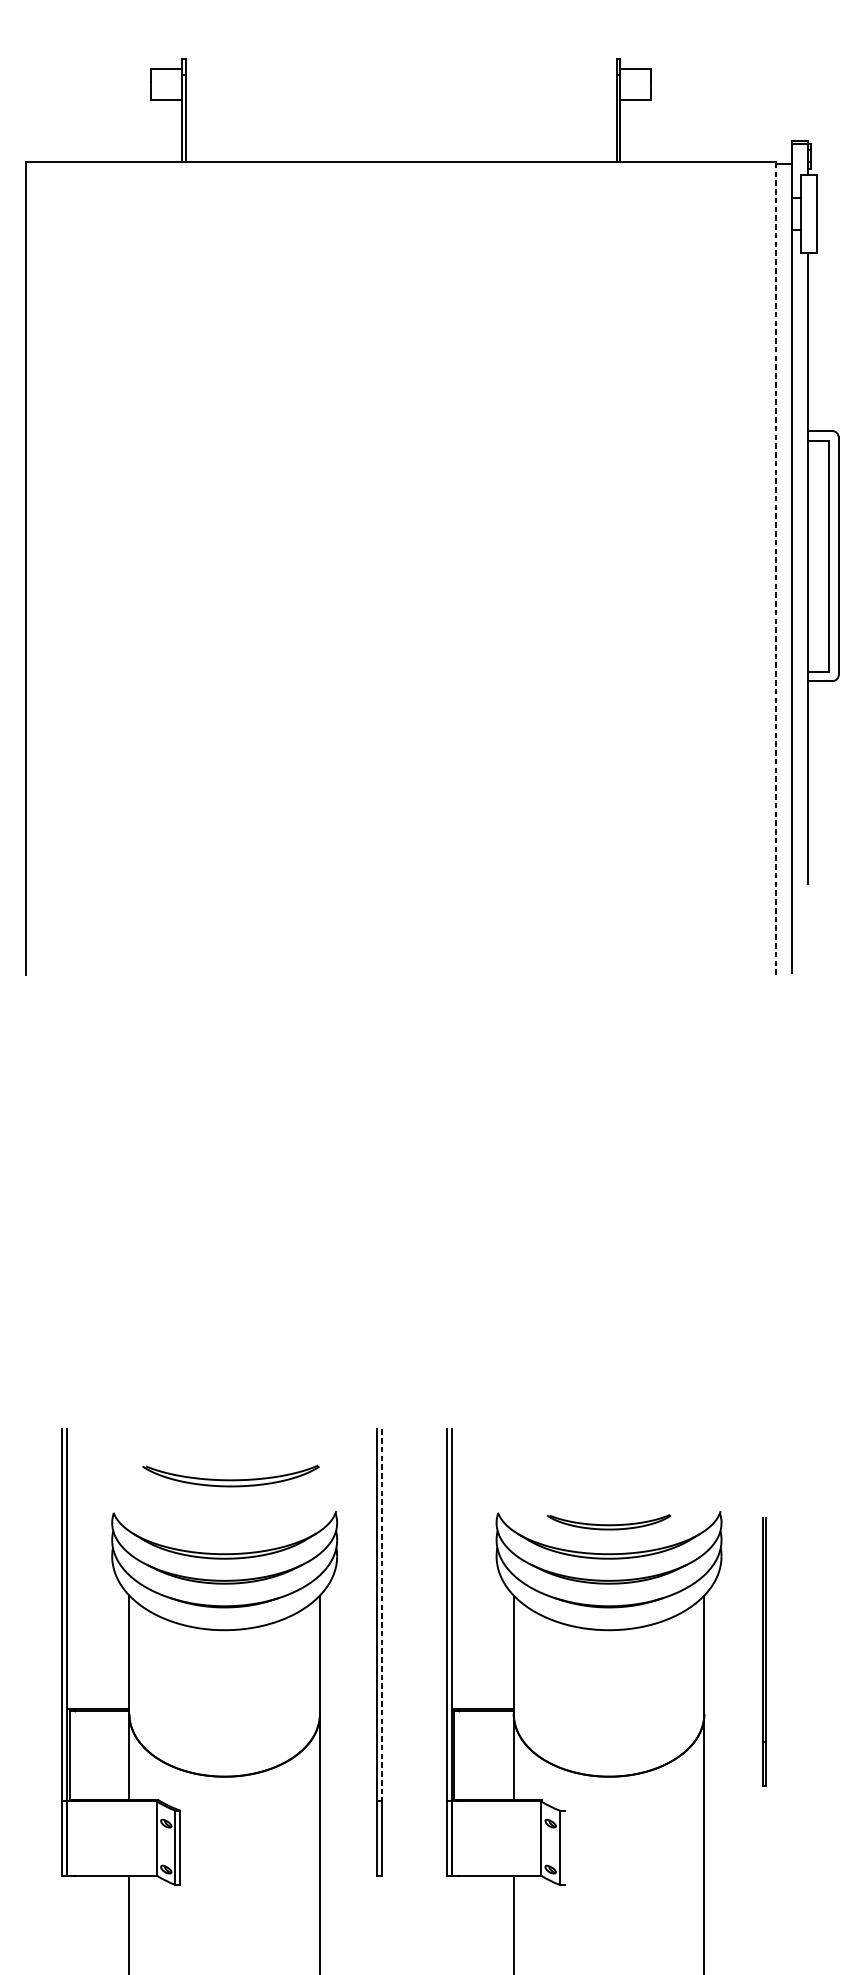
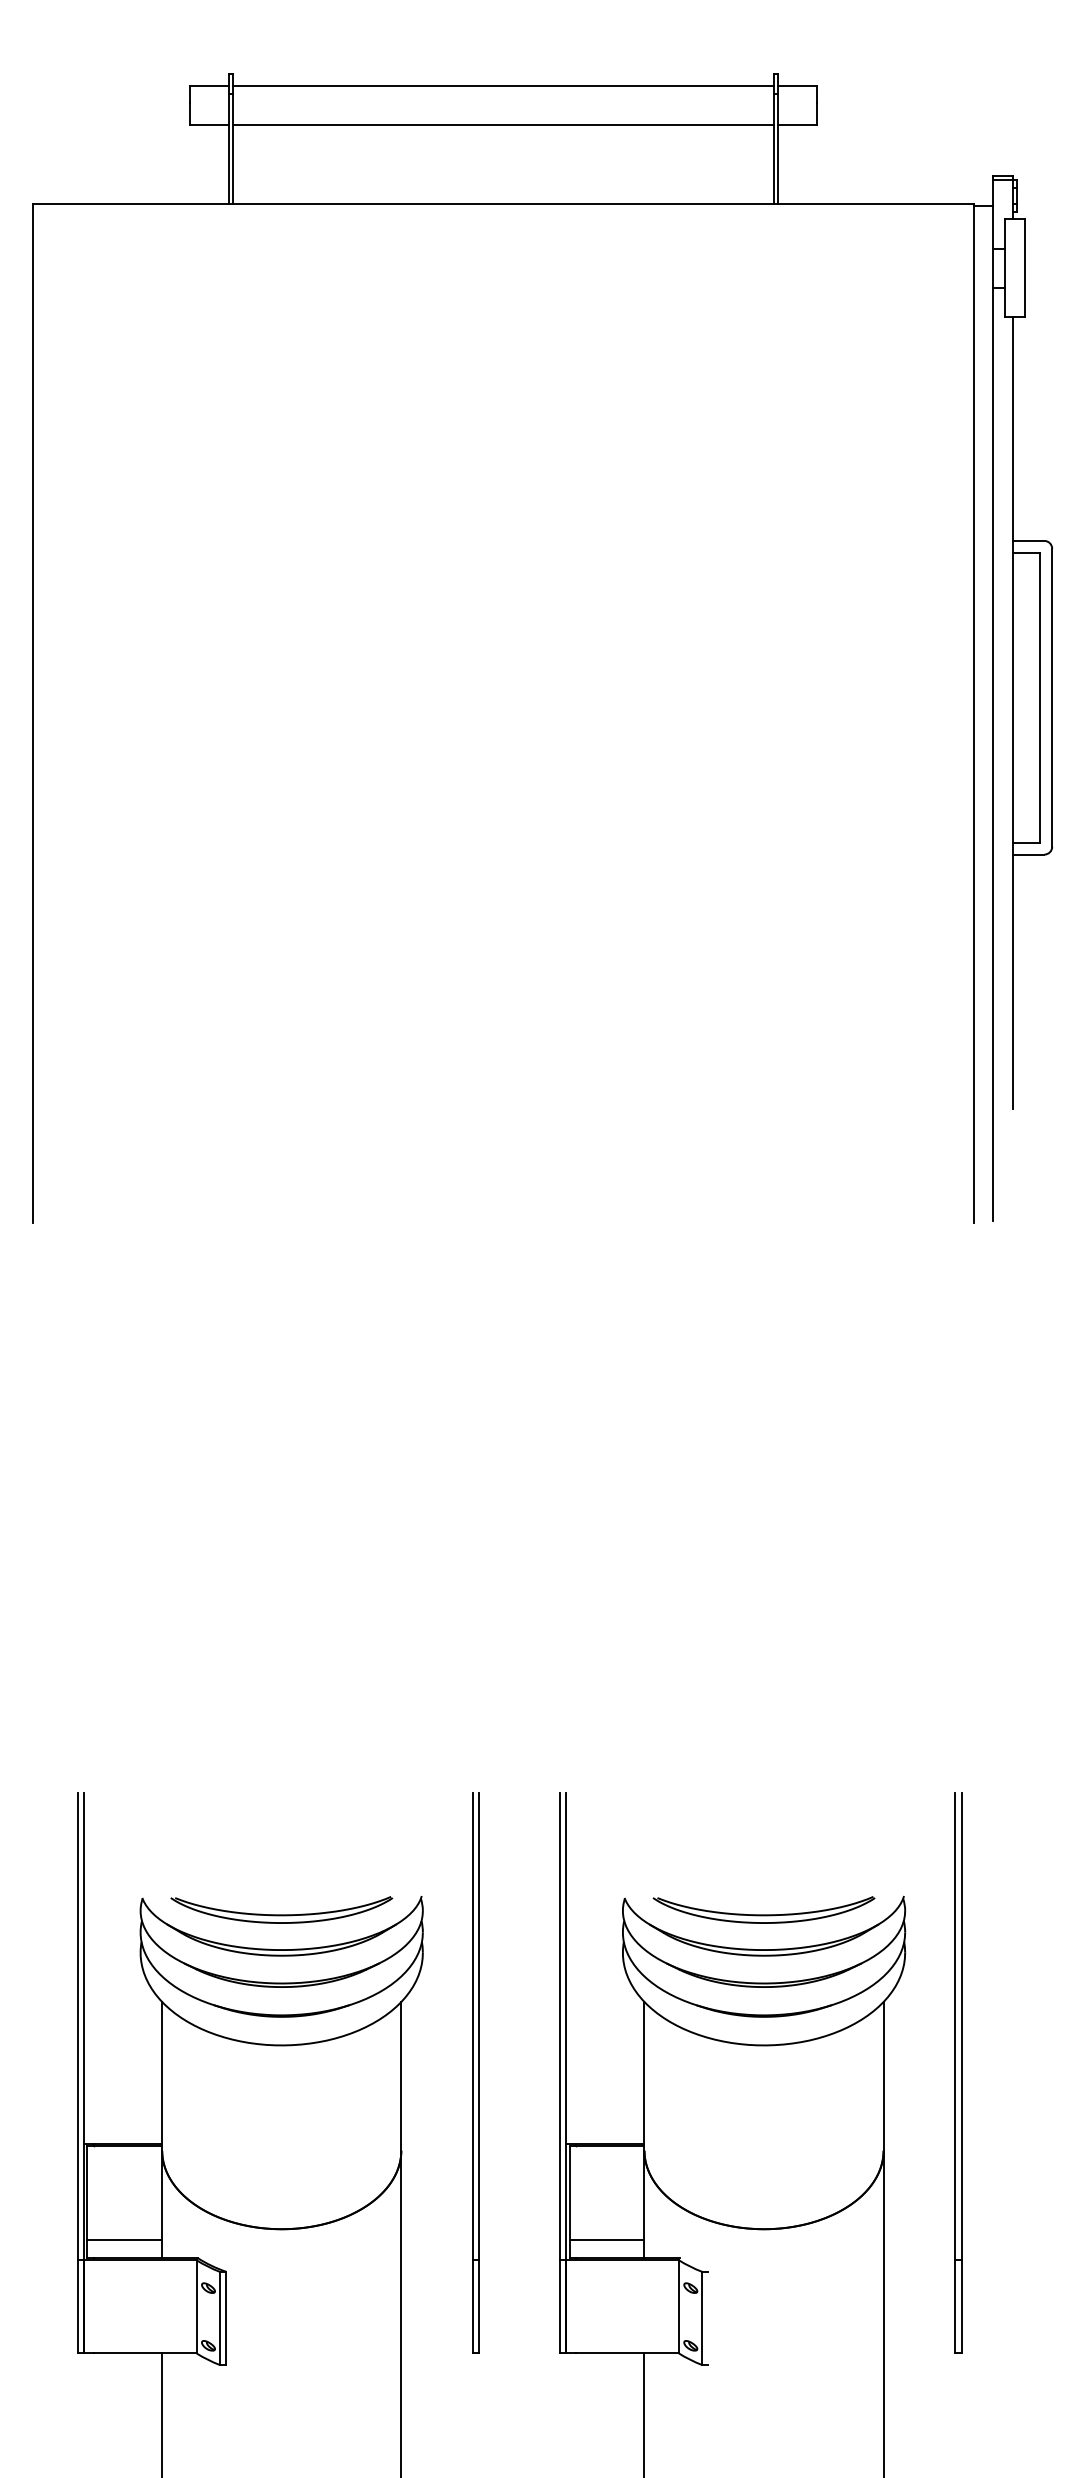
line: (400, 68) -> (502, 86), added
line: (400, 100) -> (502, 125), added
line: (776, 568) -> (973, 713), dashed -> solid
part: (230, 1475) -> (281, 1909), moved
part: (608, 1521) -> (763, 1909), size x1.43
line: (382, 1615) -> (479, 2026), dashed -> solid
part: (764, 1651) -> (958, 2072), size x1.67
line: (99, 1784) -> (124, 2239), added
line: (483, 1784) -> (606, 2239), added

